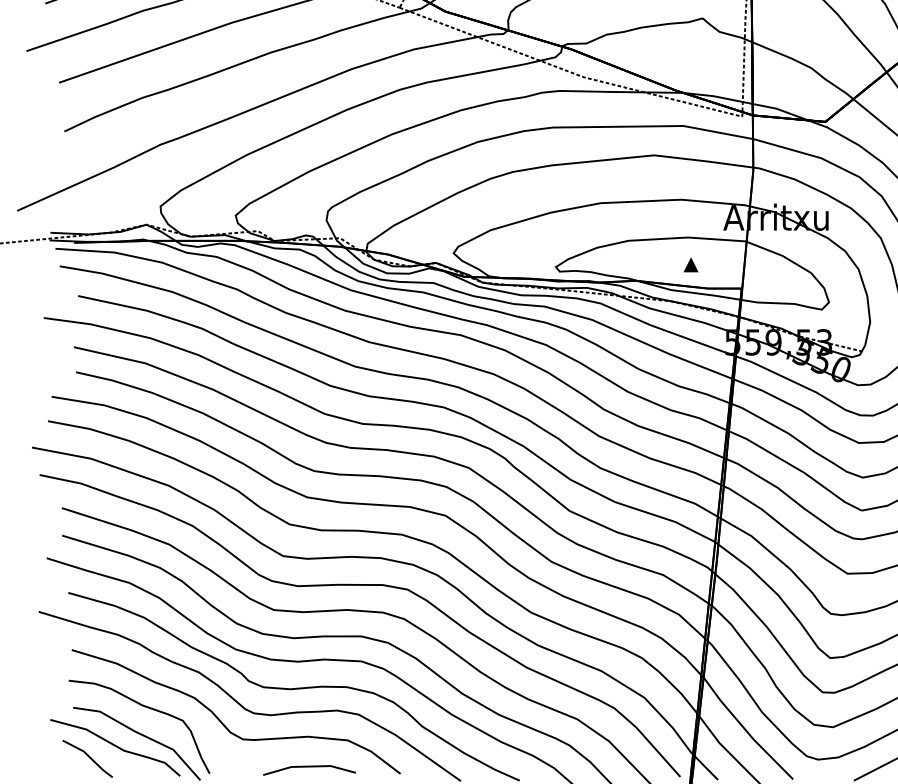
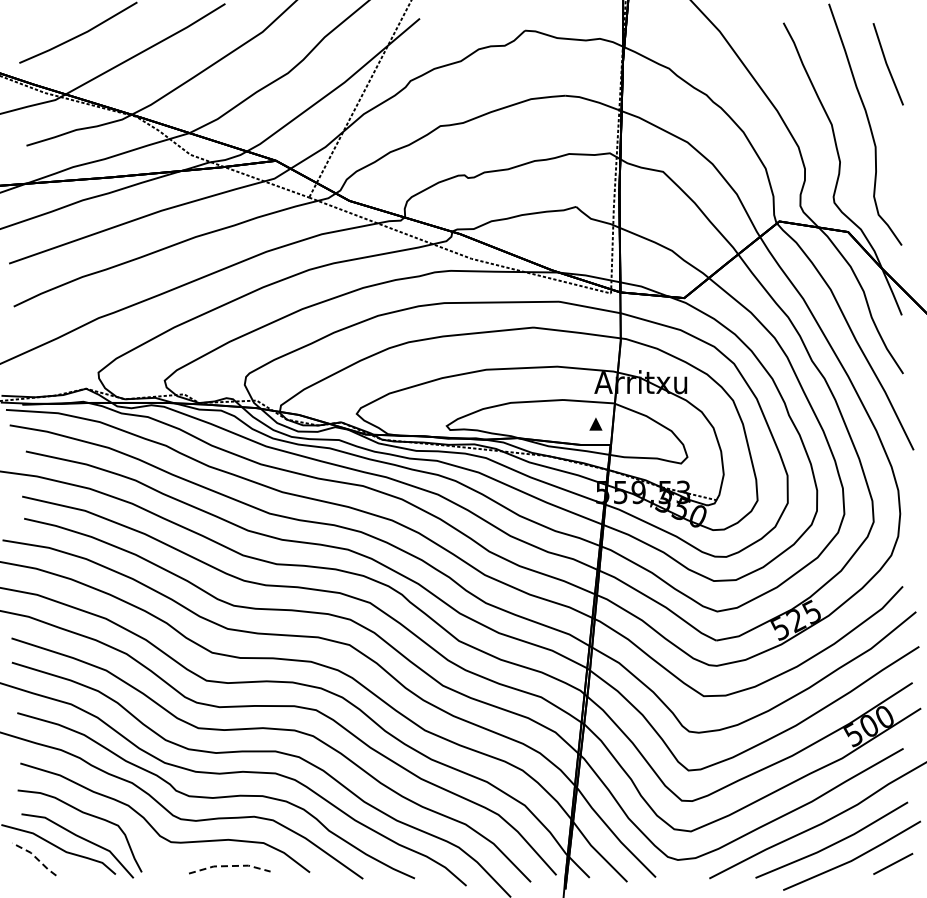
part: (690, 264) -> (595, 423), moved
line: (89, 756) -> (35, 857), solid -> dashed
line: (309, 767) -> (229, 866), solid -> dashed

